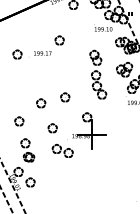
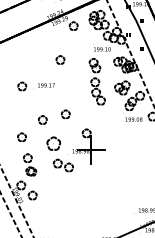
part: (31, 54) -> (35, 86), moved
part: (97, 74) -> (96, 81), moved
part: (52, 127) -> (53, 143), size x1.6

